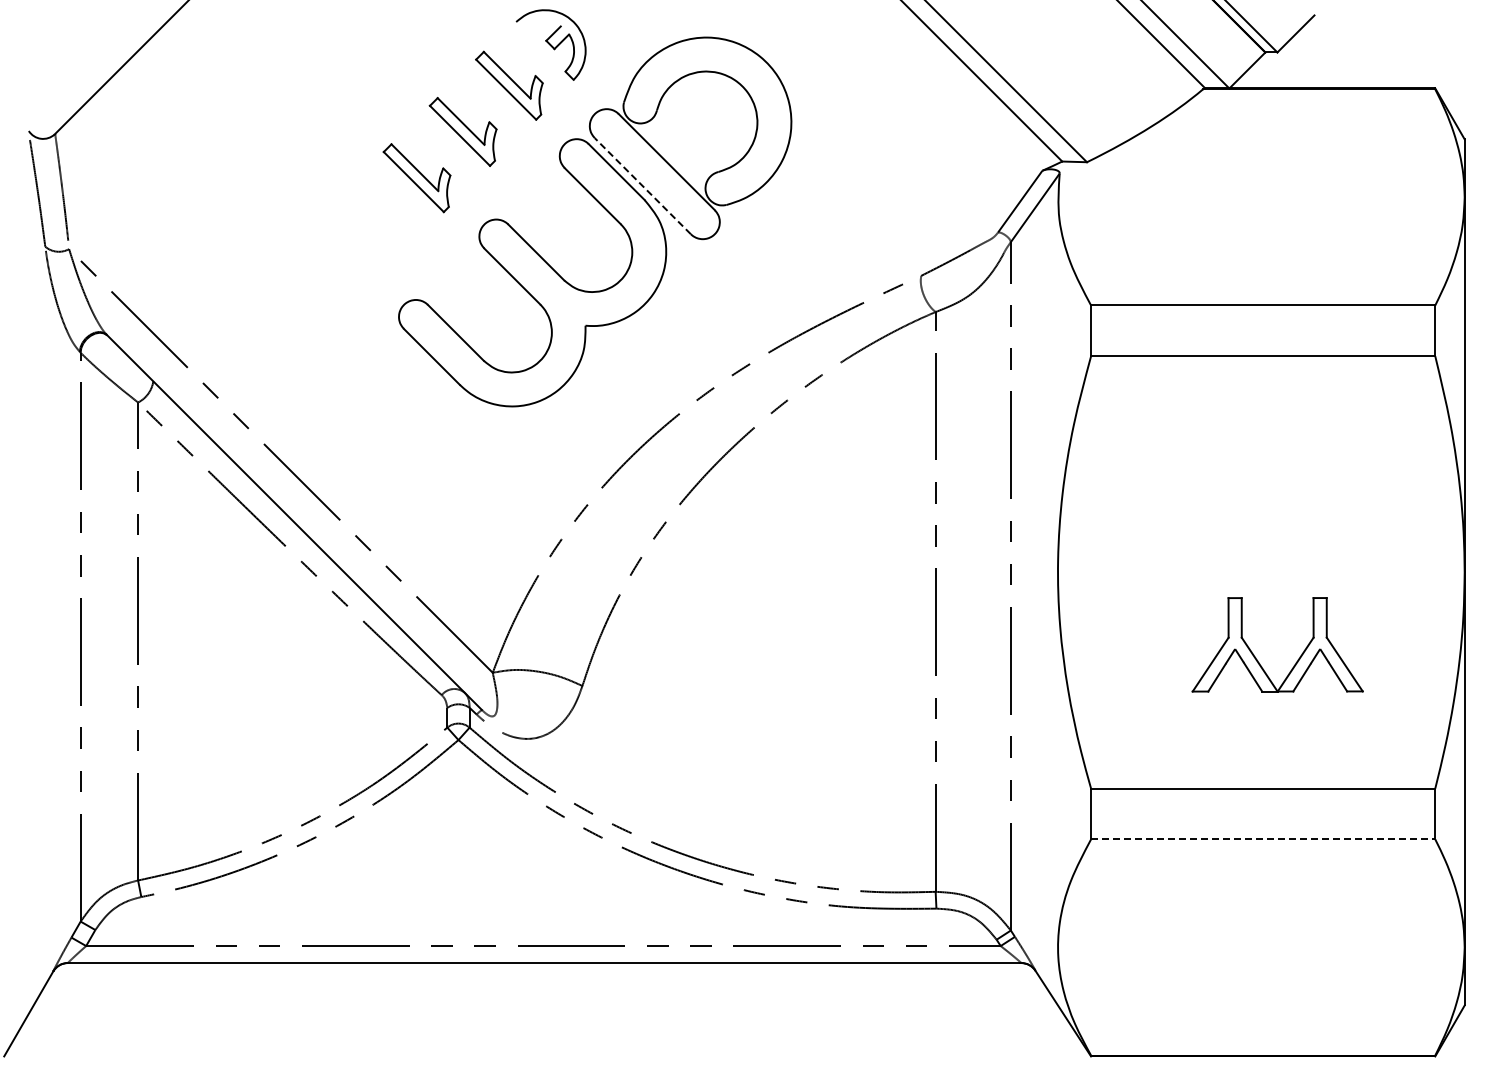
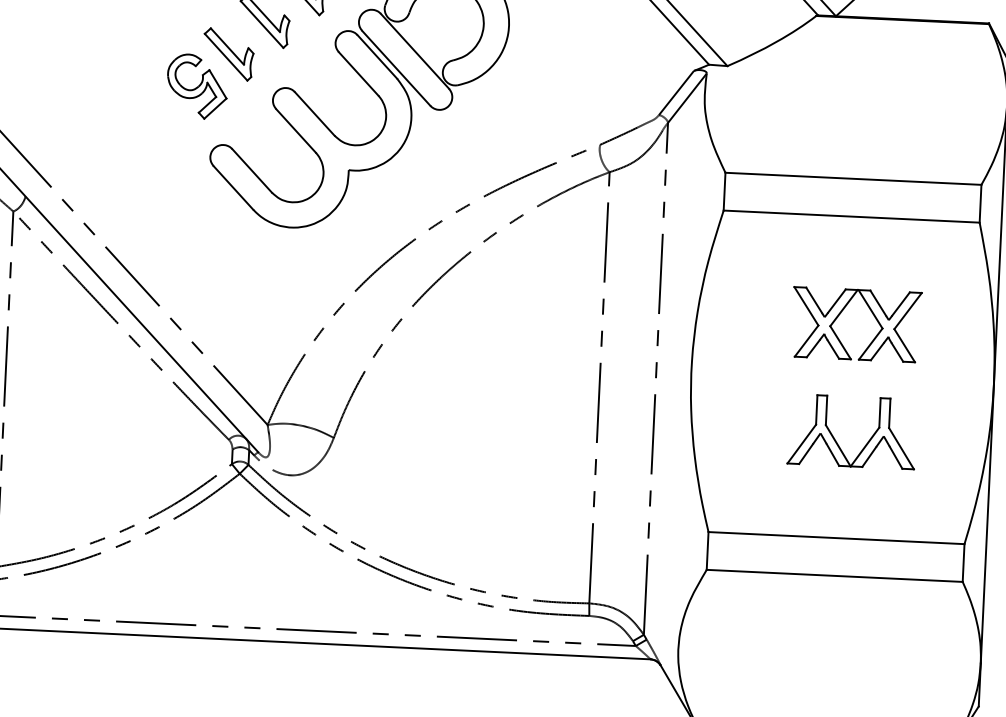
line: (642, 186) -> (396, 68), dashed -> solid
part: (377, 223) -> (197, 86), added
part: (1255, 486) -> (841, 313), added
line: (1263, 839) -> (834, 575), dashed -> solid

